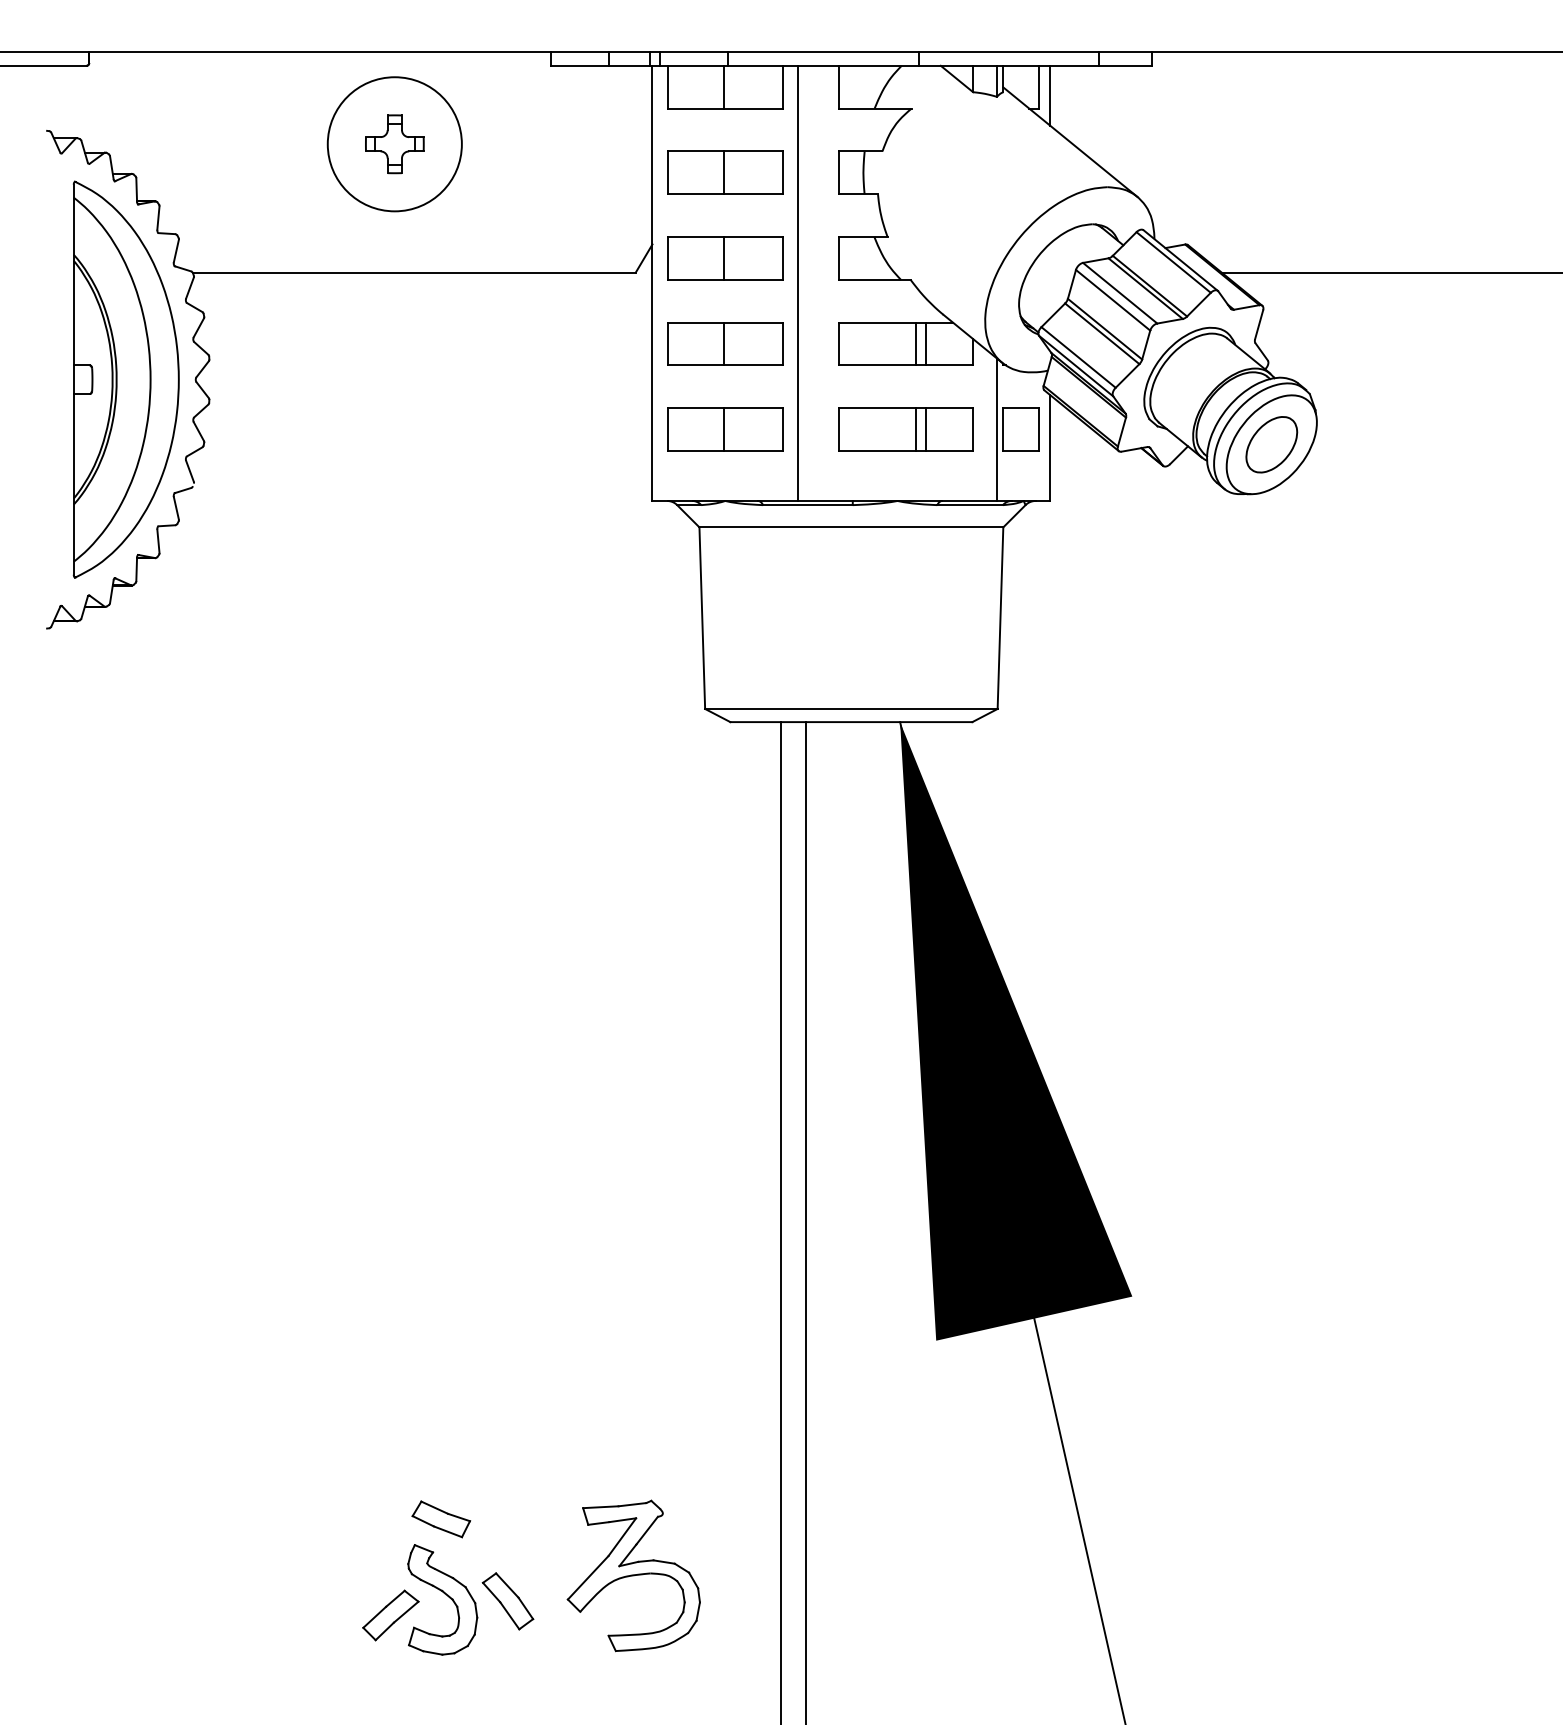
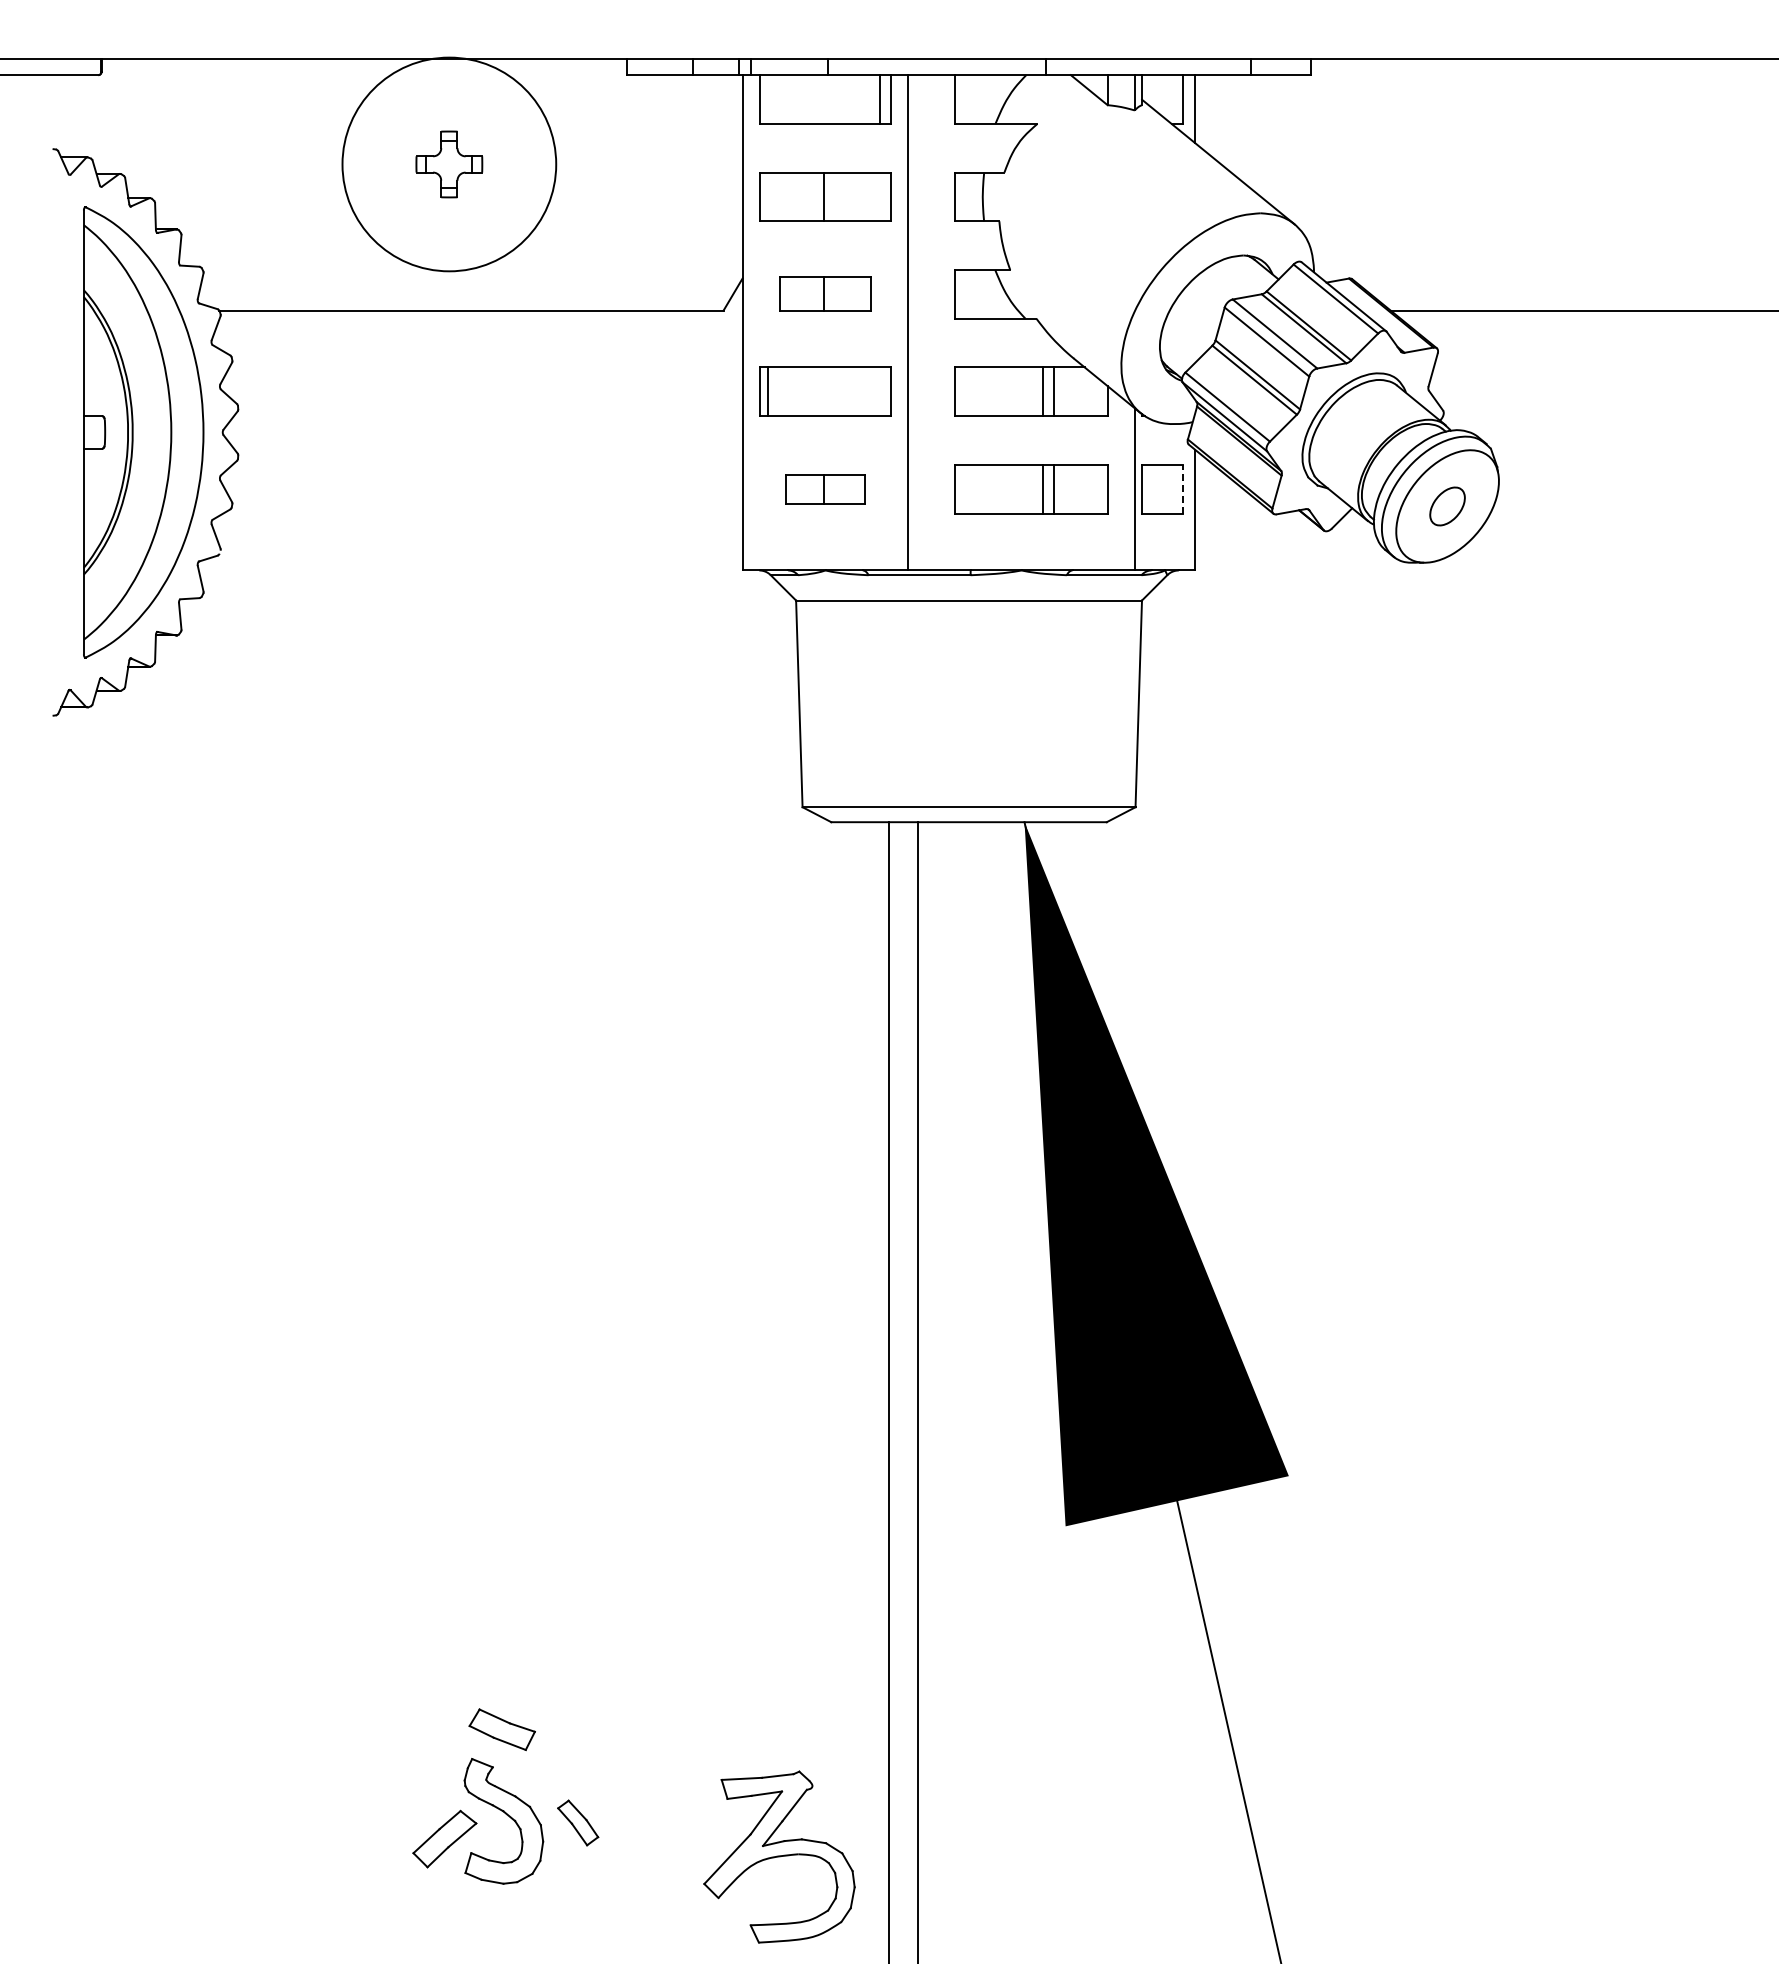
line: (723, 87) -> (879, 99), moved
circle: (394, 144) -> (449, 164), size x1.4
part: (725, 258) -> (825, 294), size x0.7
line: (723, 343) -> (767, 391), moved
line: (1039, 428) -> (1183, 488), solid -> dashed
part: (725, 429) -> (825, 489), size x0.6
part: (1271, 444) -> (1447, 506), size x0.6
part: (633, 1575) -> (779, 1856), moved
part: (507, 1600) -> (577, 1822), size x0.7

